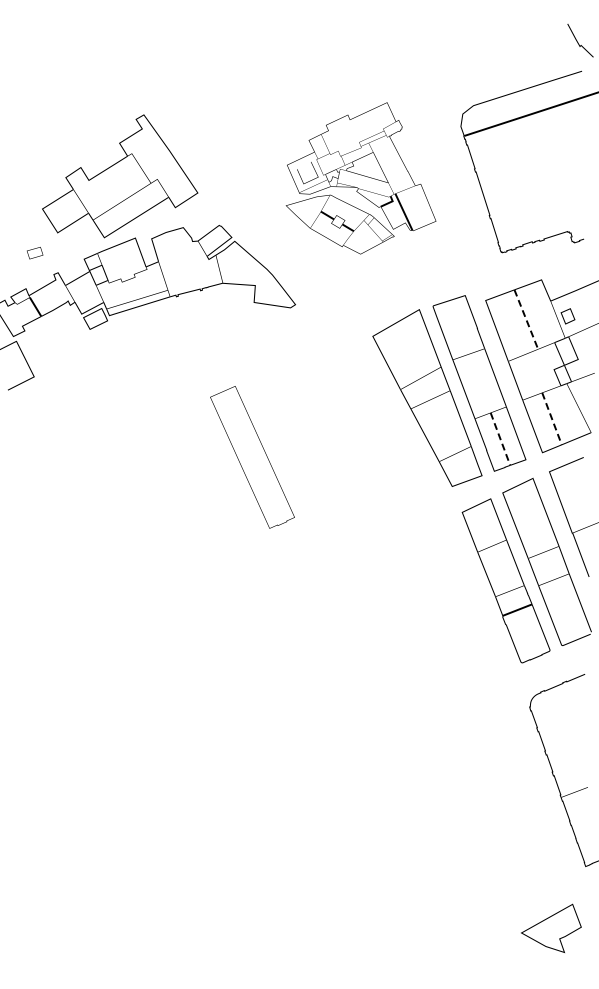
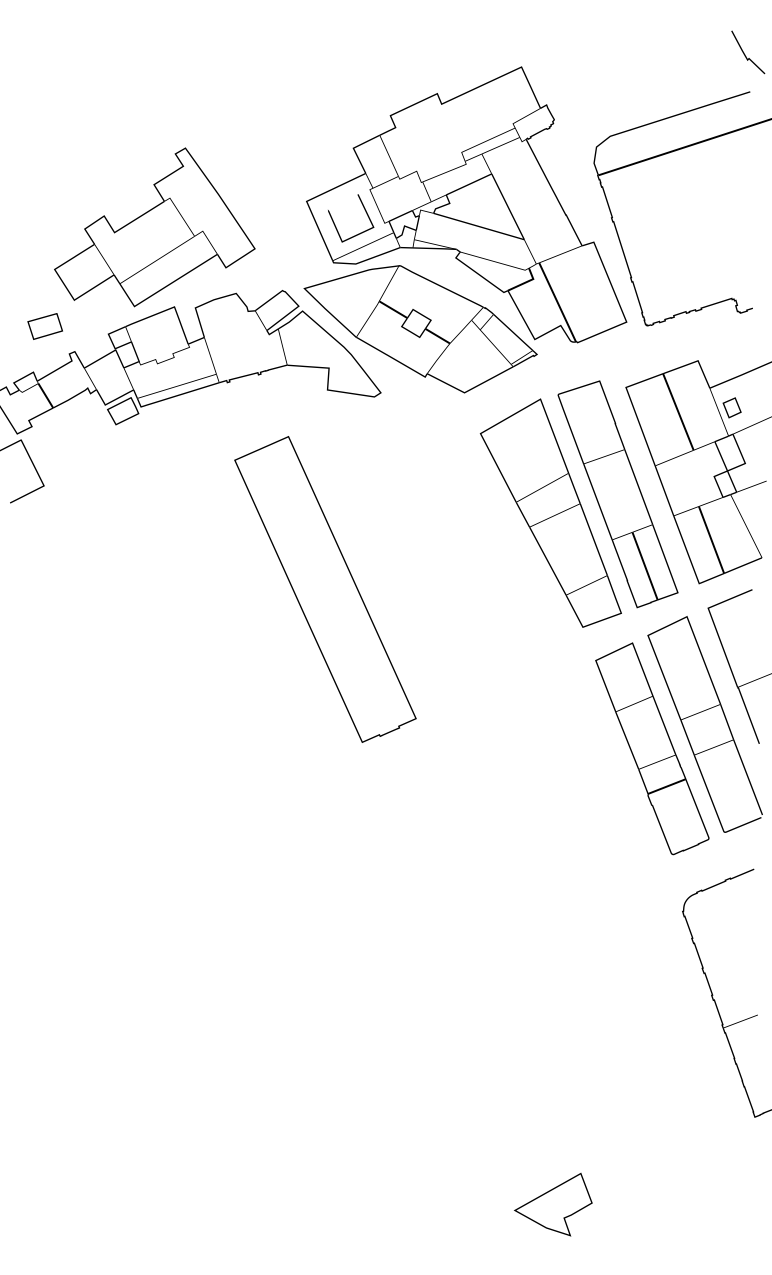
part: (360, 178) -> (464, 230), size x1.67
part: (34, 252) -> (44, 325), size x1.67
line: (526, 319) -> (678, 411), dashed -> solid
line: (552, 418) -> (712, 539), dashed -> solid
line: (500, 439) -> (645, 566), dashed -> solid
part: (252, 457) -> (325, 589), size x1.67
part: (551, 927) -> (553, 1203), moved

